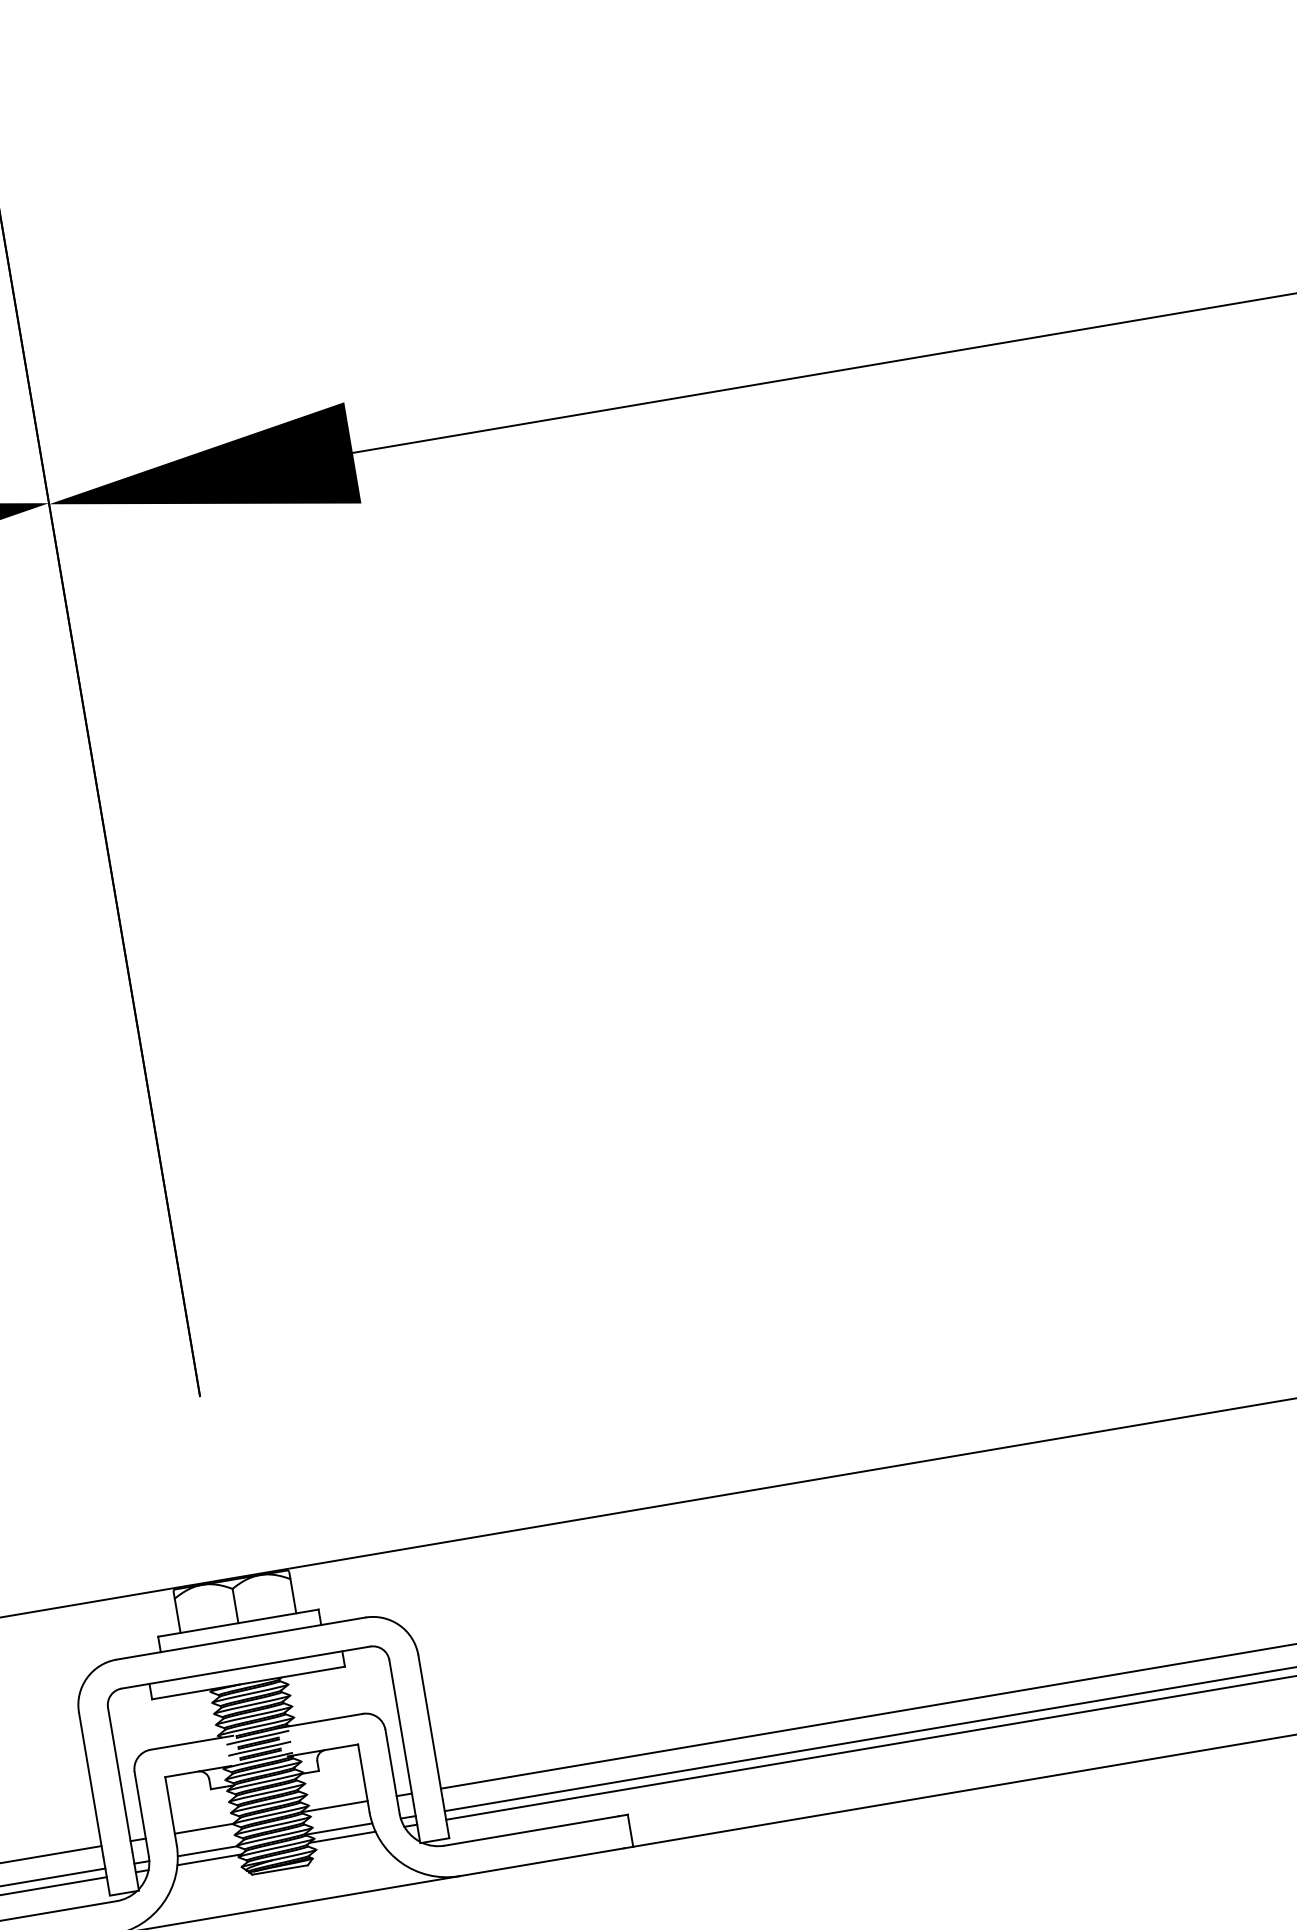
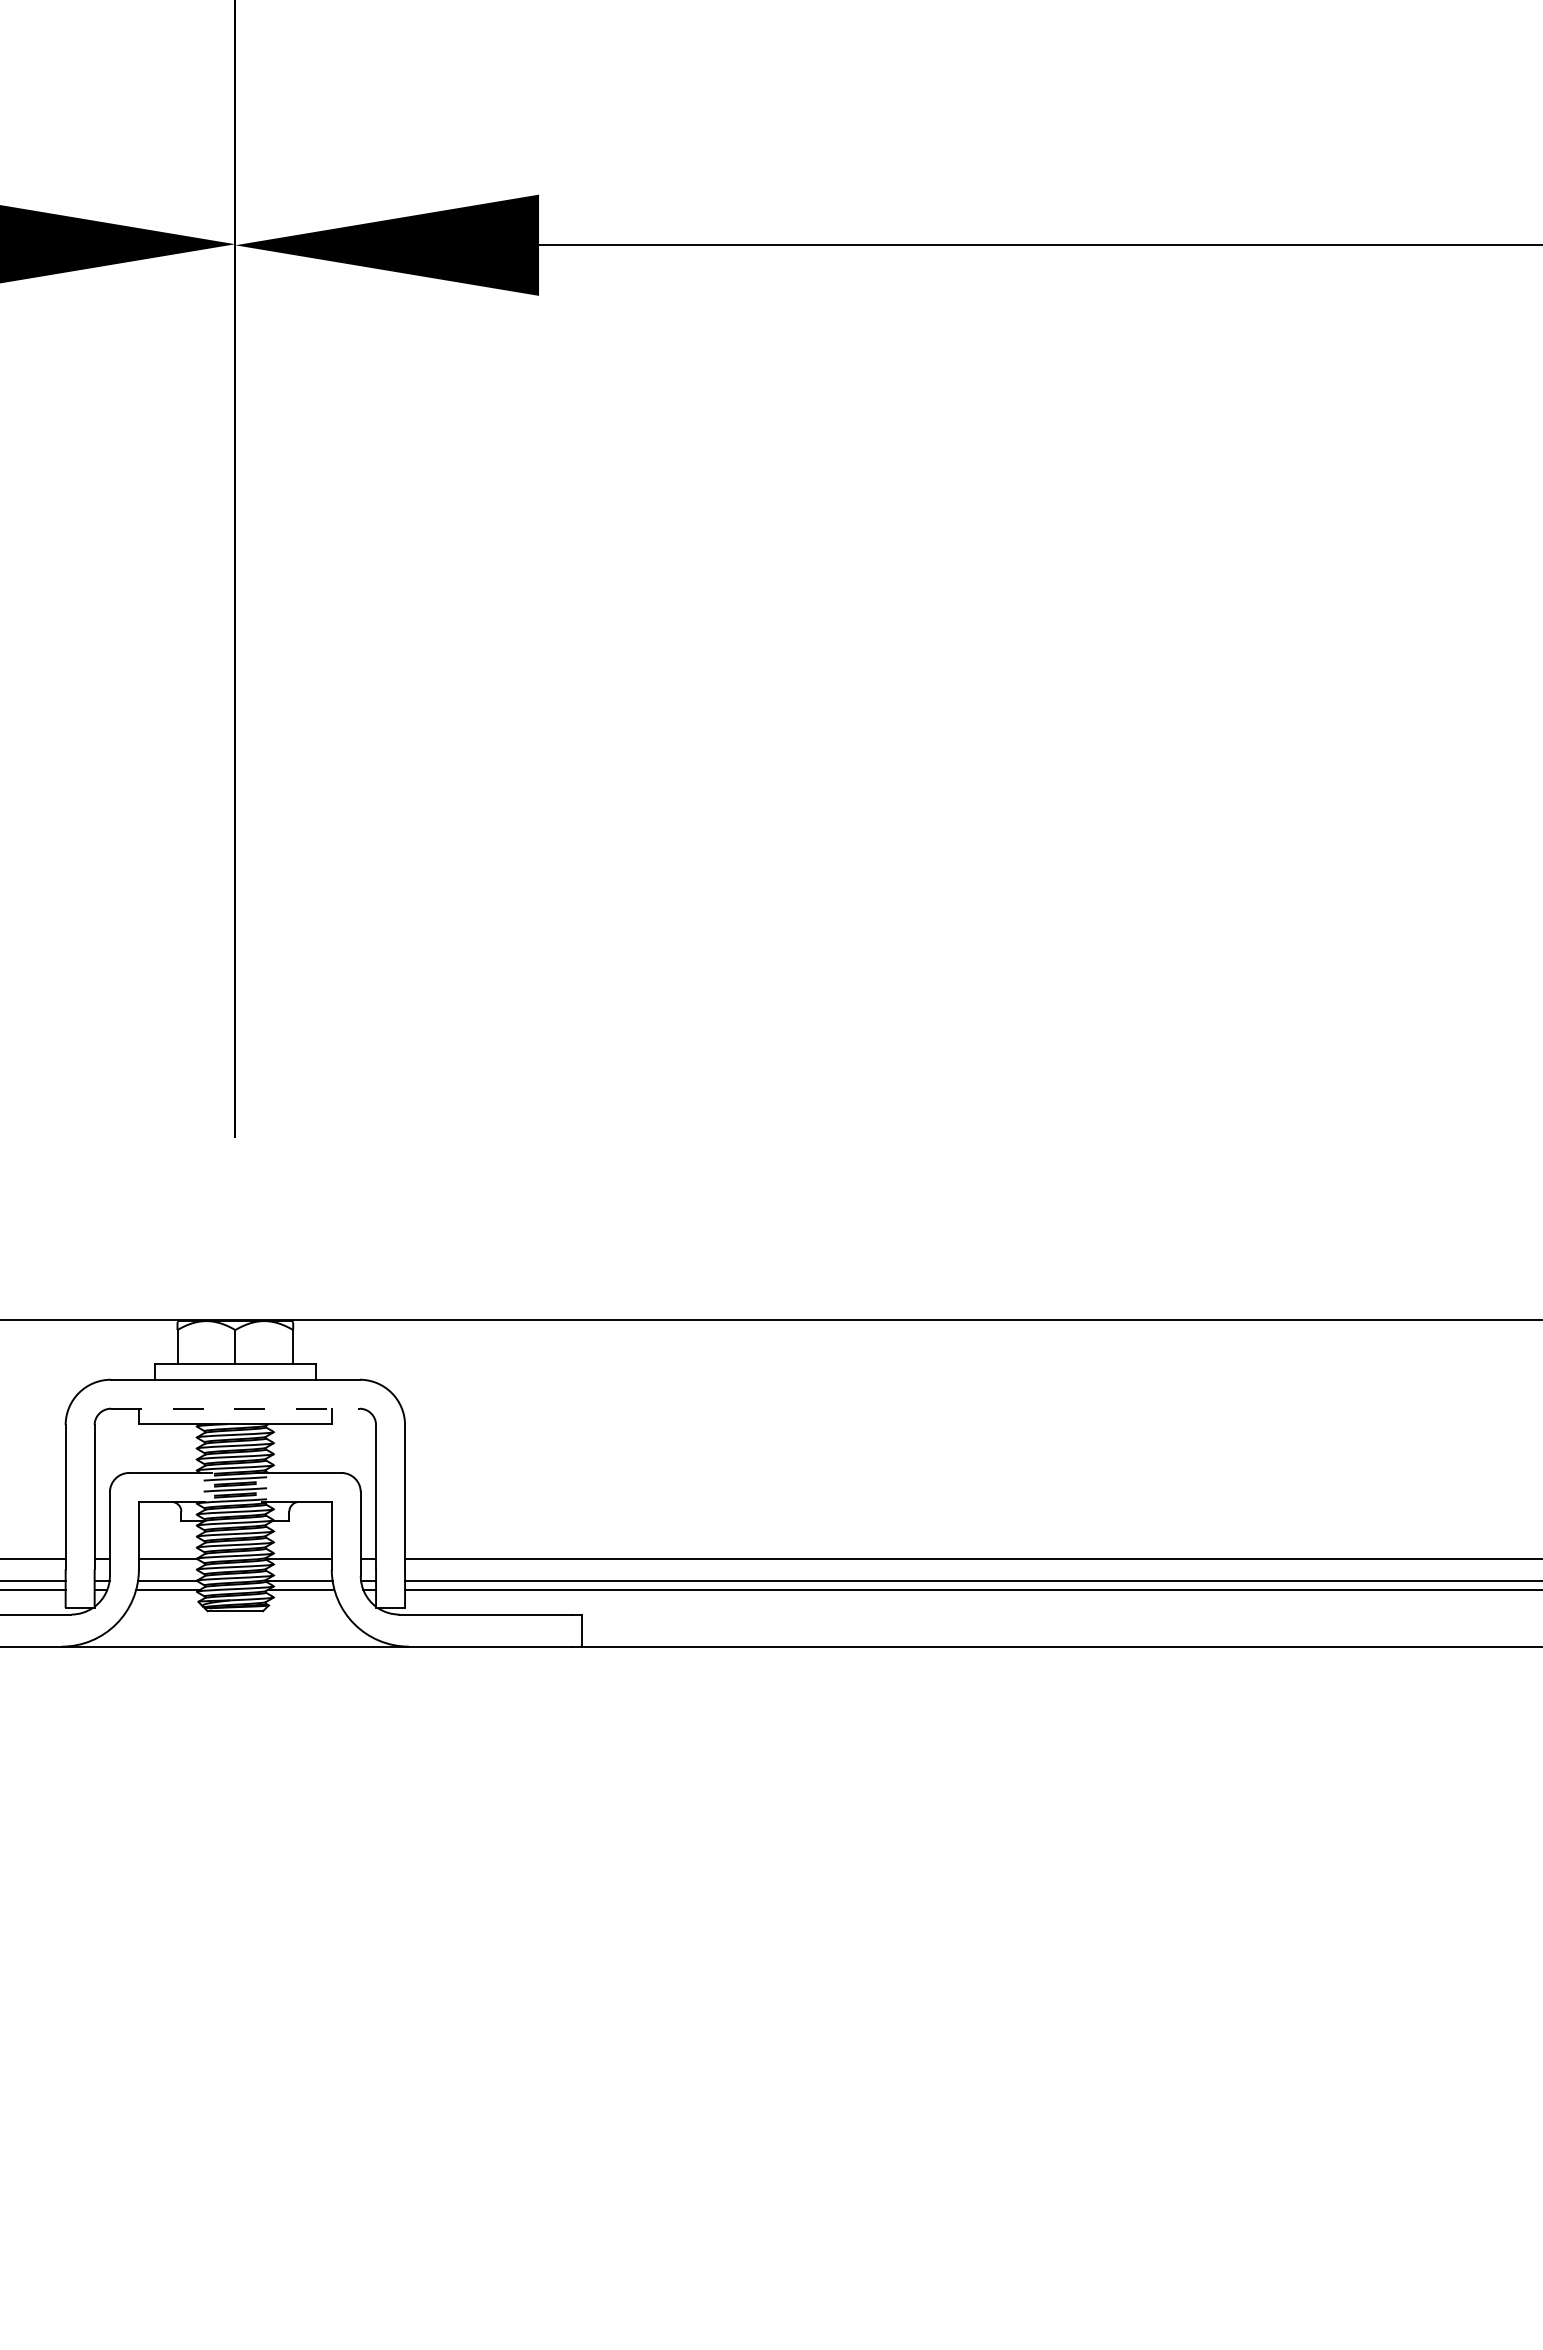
line: (246, 1667) -> (235, 1408), solid -> dashed

